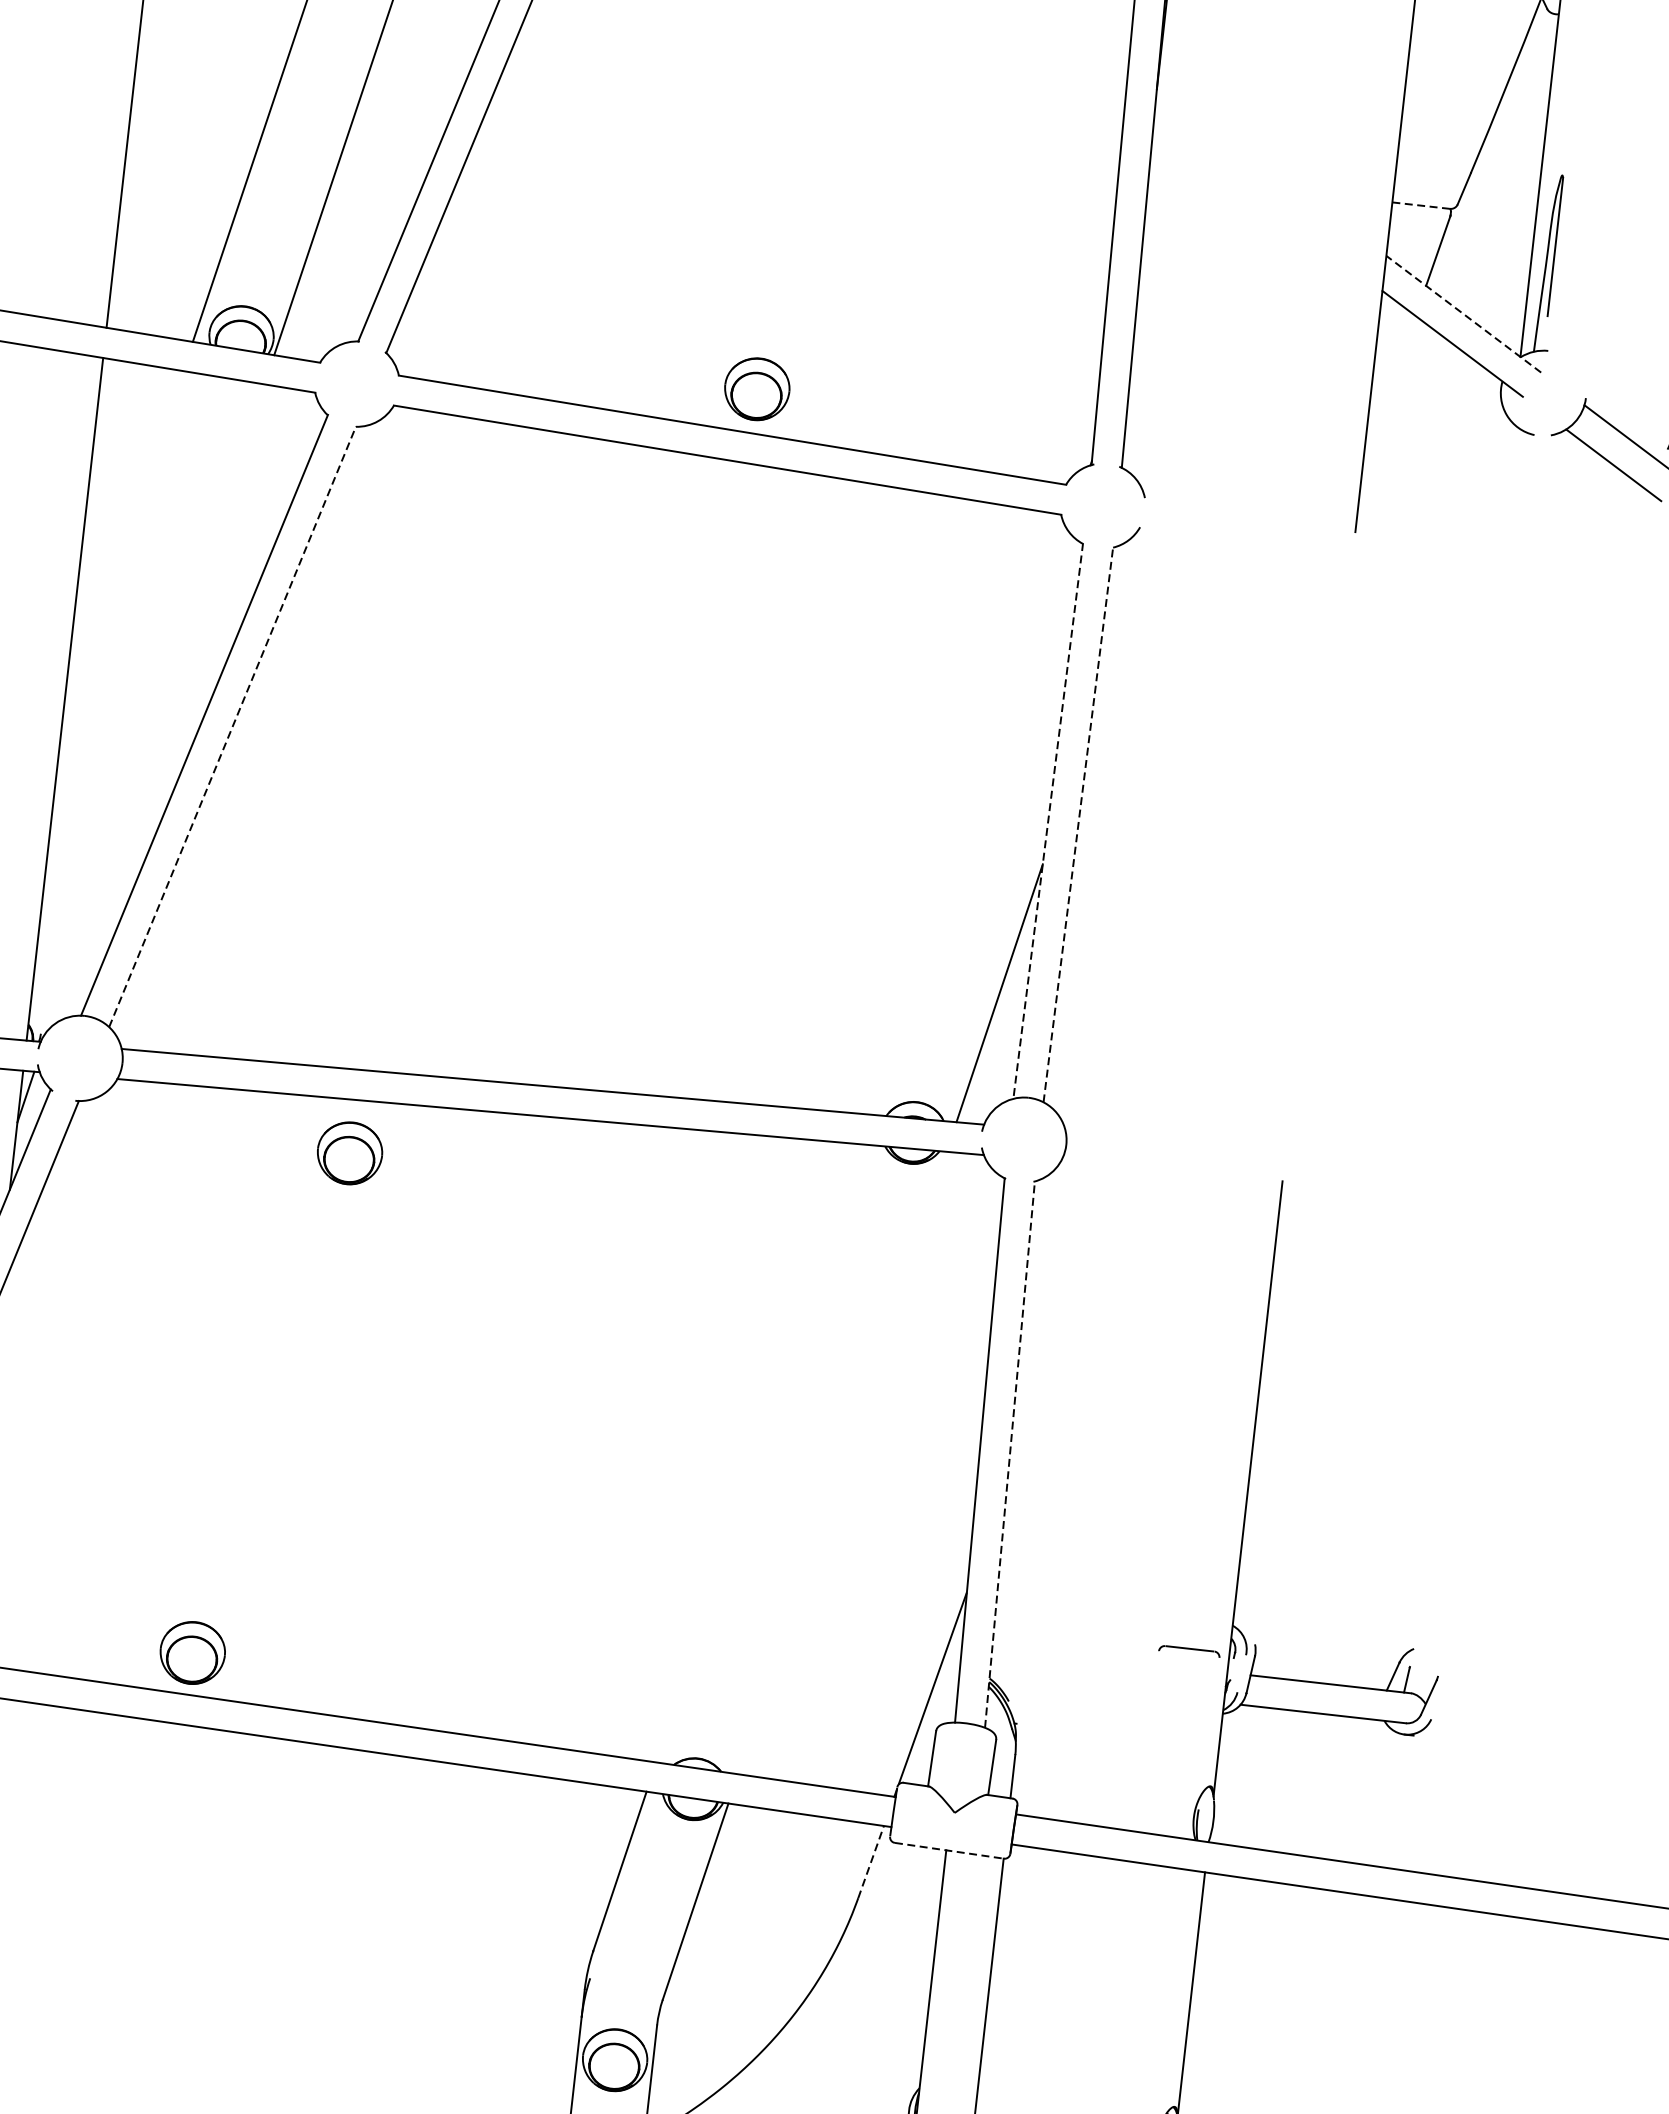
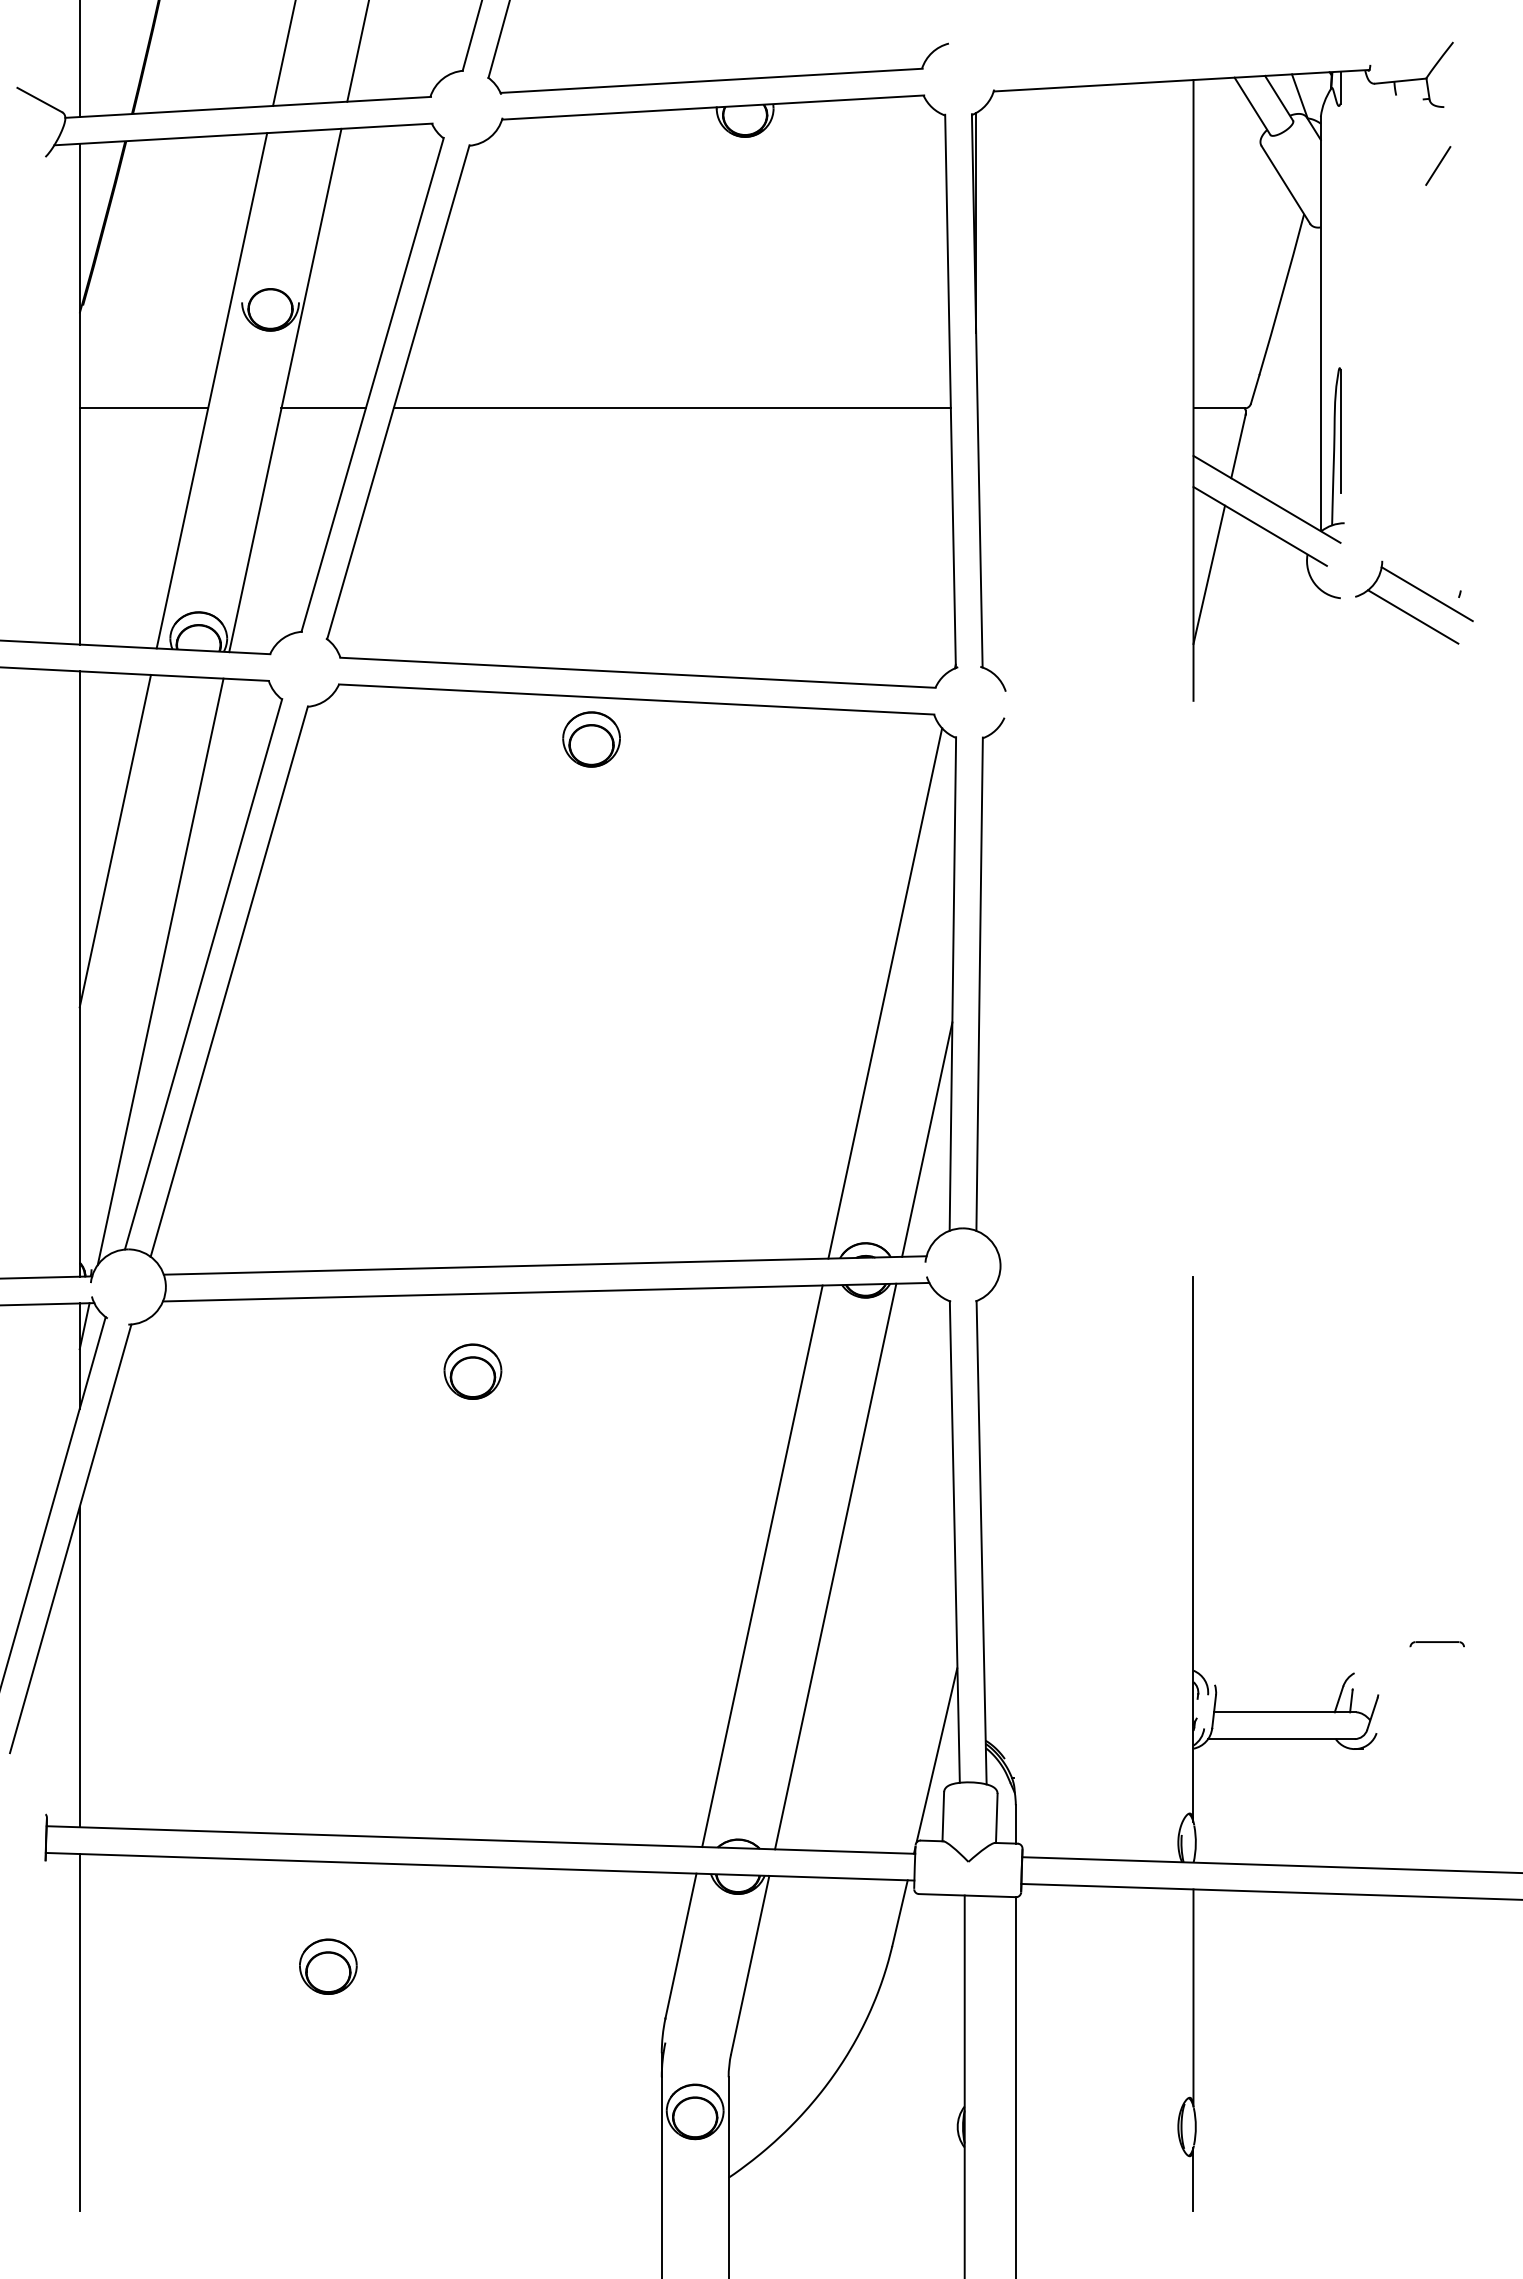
line: (208, 69) -> (143, 408), added
line: (411, 92) -> (323, 408), added
line: (803, 136) -> (671, 408), added
line: (1421, 205) -> (1219, 408), dashed -> solid
line: (1463, 314) -> (1266, 499), dashed -> solid
part: (757, 389) -> (591, 739), moved
line: (1389, 391) -> (1209, 574), added
line: (122, 553) -> (115, 840), added
line: (156, 706) -> (160, 971), added
line: (232, 726) -> (229, 981), dashed -> solid
line: (1047, 821) -> (952, 984), dashed -> solid
line: (971, 823) -> (885, 993), added
line: (1078, 824) -> (979, 984), dashed -> solid
part: (349, 1153) -> (472, 1371), moved
line: (759, 1453) -> (762, 1566), added
line: (1009, 1454) -> (981, 1542), dashed -> solid
line: (842, 1462) -> (835, 1566), added
part: (1188, 1651) -> (1436, 1644), moved
part: (192, 1652) -> (328, 1966), moved
line: (950, 1850) -> (968, 1895), dashed -> solid
line: (871, 1862) -> (900, 1913), dashed -> solid

